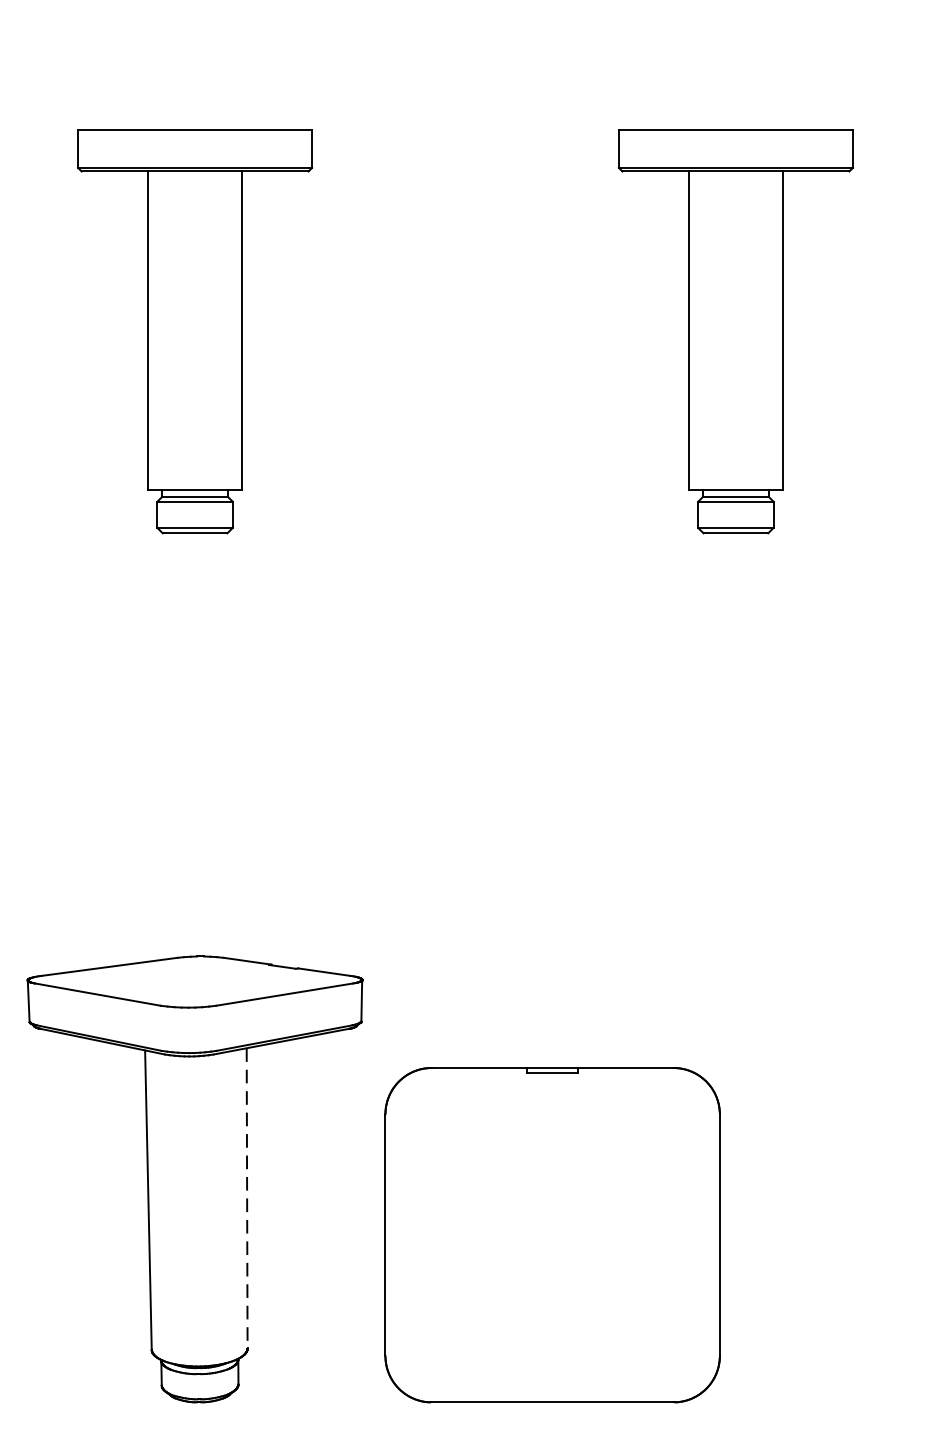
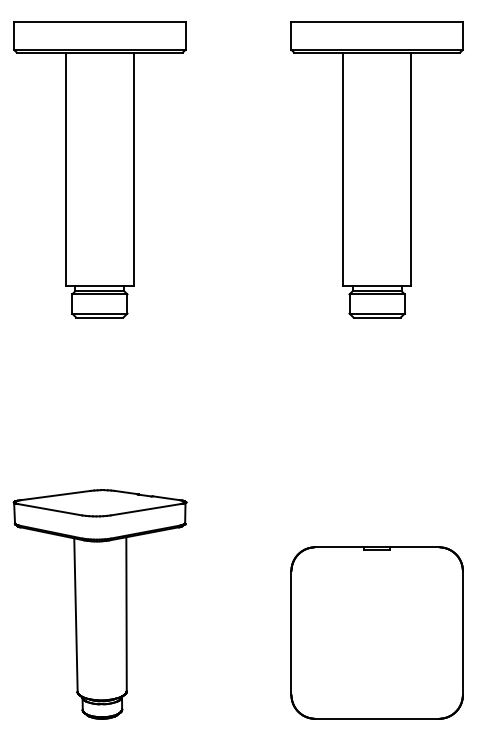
part: (194, 330) -> (99, 169), size x1.43
part: (734, 330) -> (376, 169), size x1.43
line: (247, 1198) -> (126, 614), dashed -> solid
part: (551, 1234) -> (376, 632), moved

